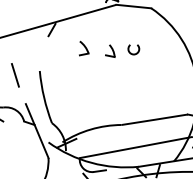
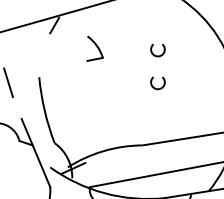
part: (84, 48) -> (95, 48), size x1.4
part: (110, 50) -> (128, 51), removed
arc: (130, 77) -> (153, 85), added

